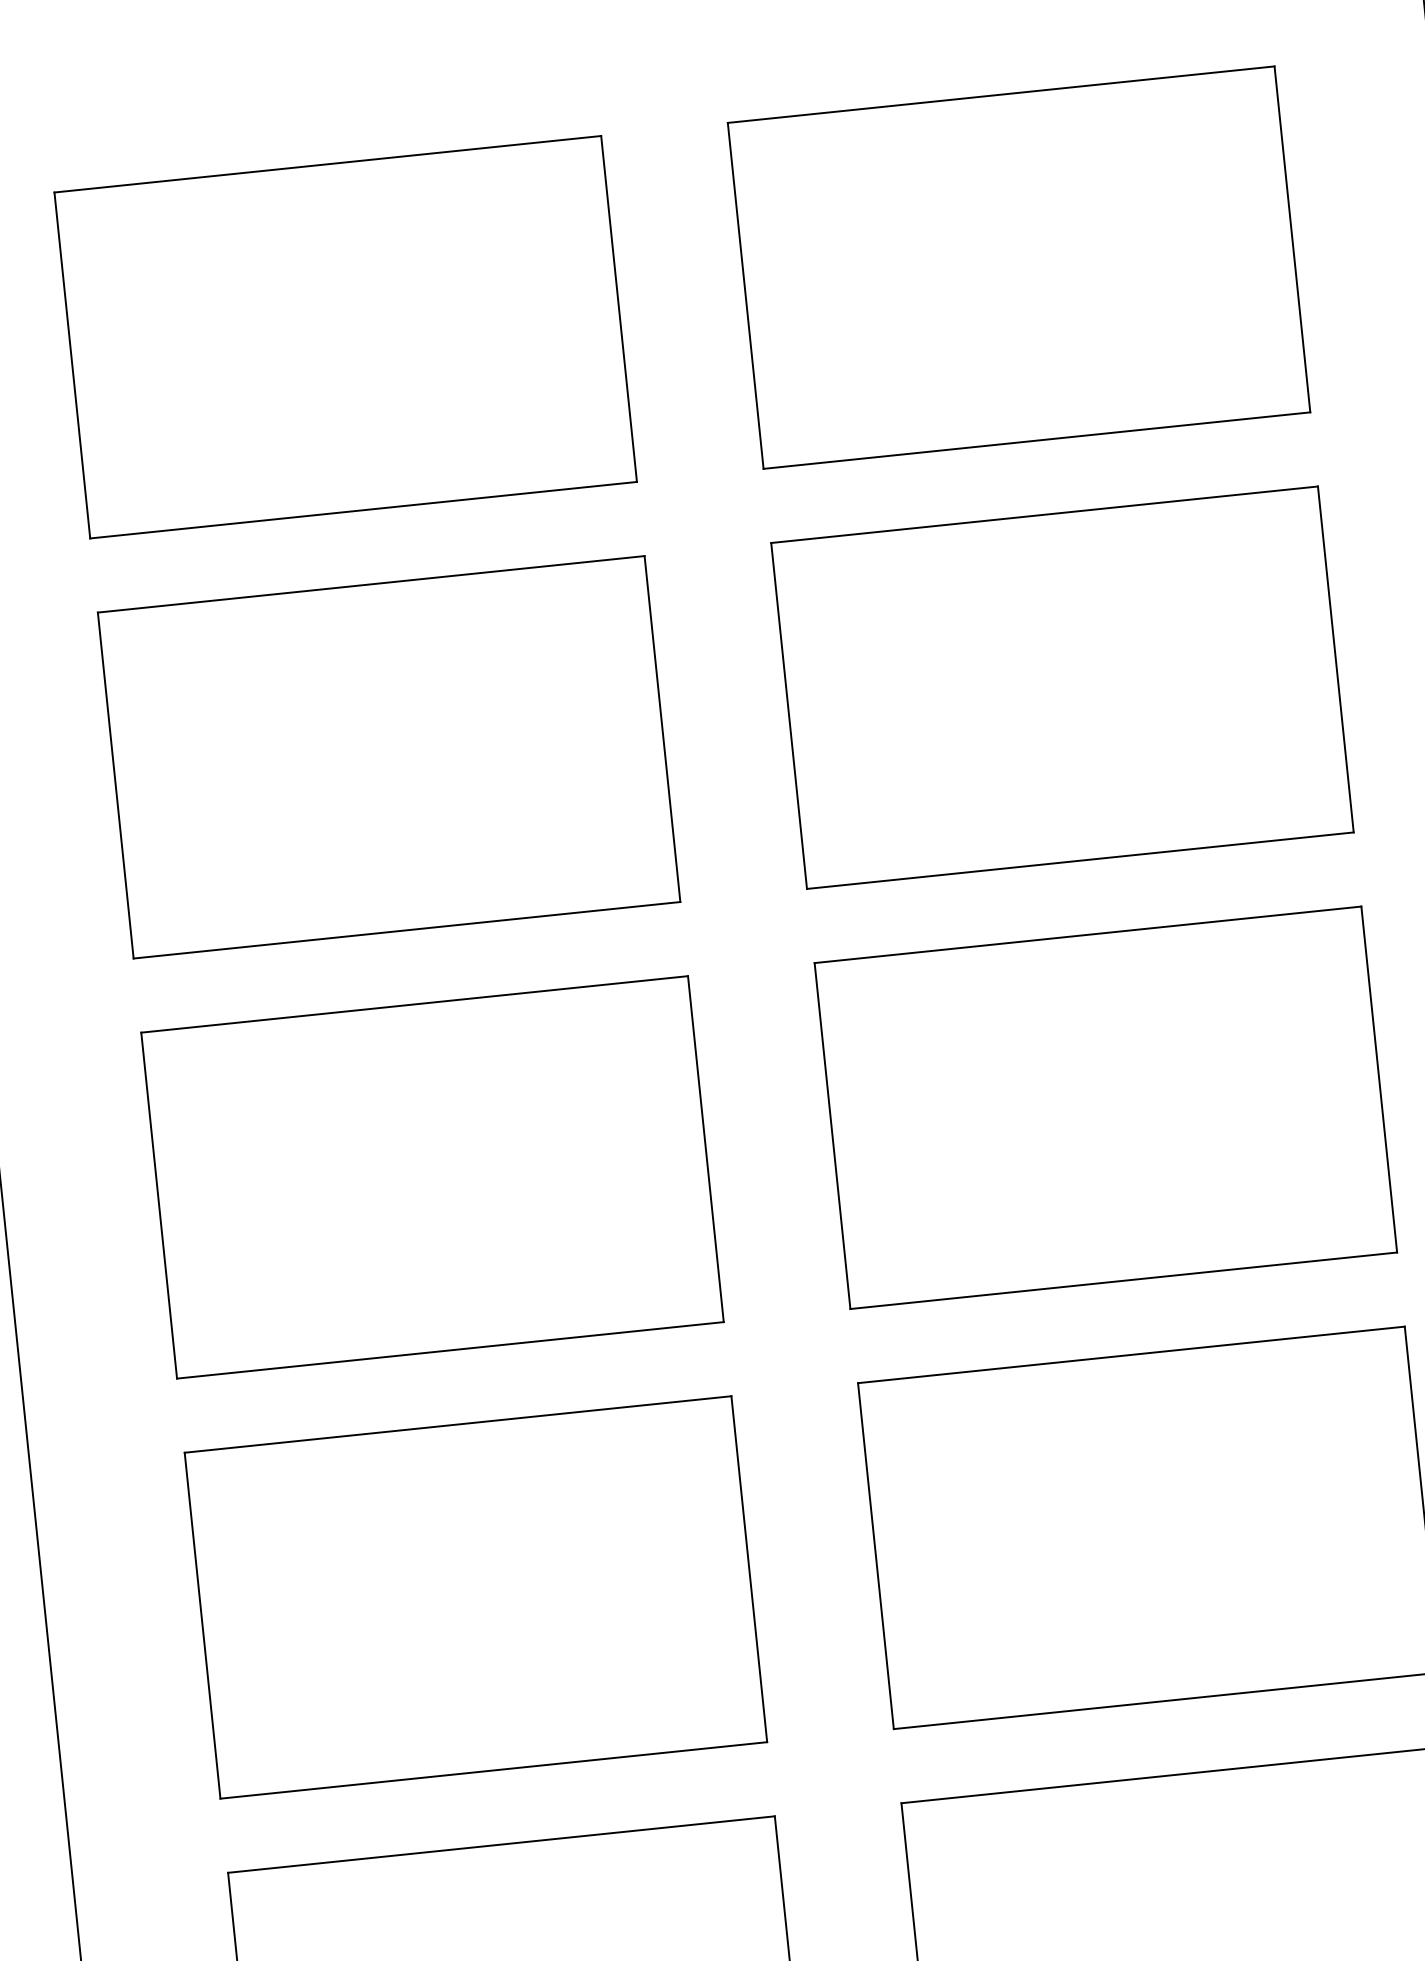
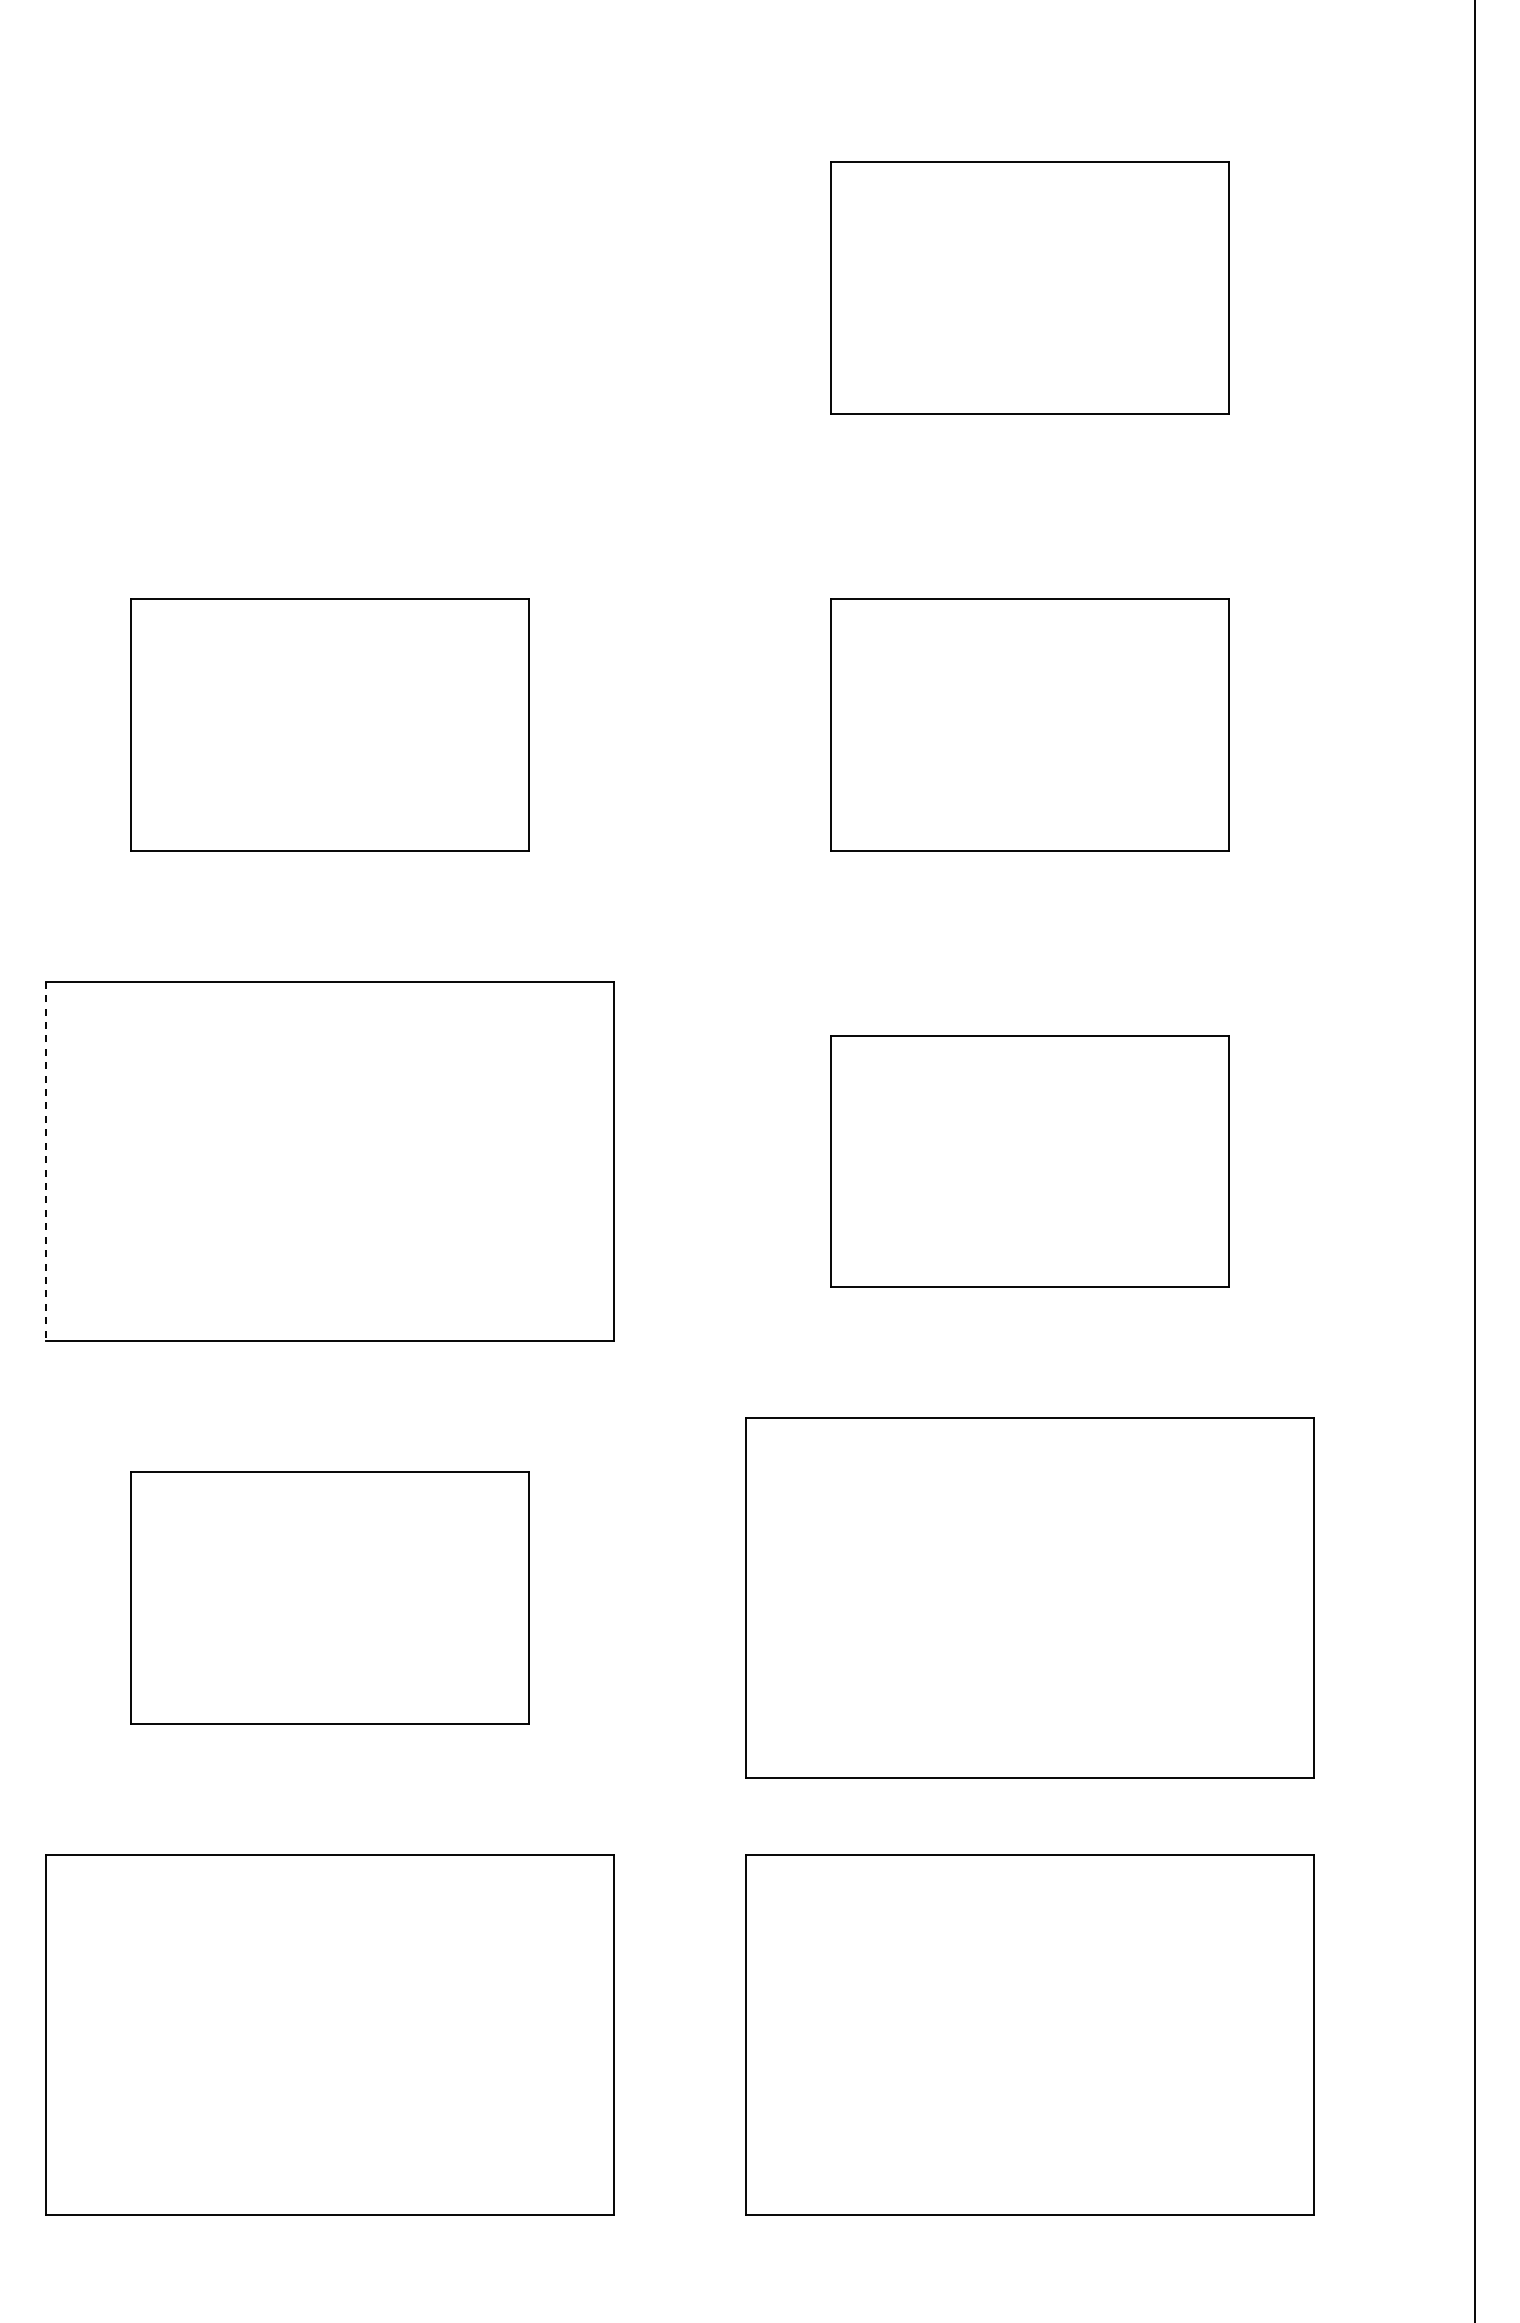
part: (1018, 267) -> (1029, 287), size x0.7
part: (345, 336) -> (329, 287), removed
part: (1062, 687) -> (1029, 724), size x0.7
part: (388, 757) -> (329, 724), size x0.7
part: (1105, 1107) -> (1029, 1161), size x0.7
line: (159, 1205) -> (45, 1161), solid -> dashed
part: (475, 1596) -> (329, 1597), size x0.7

